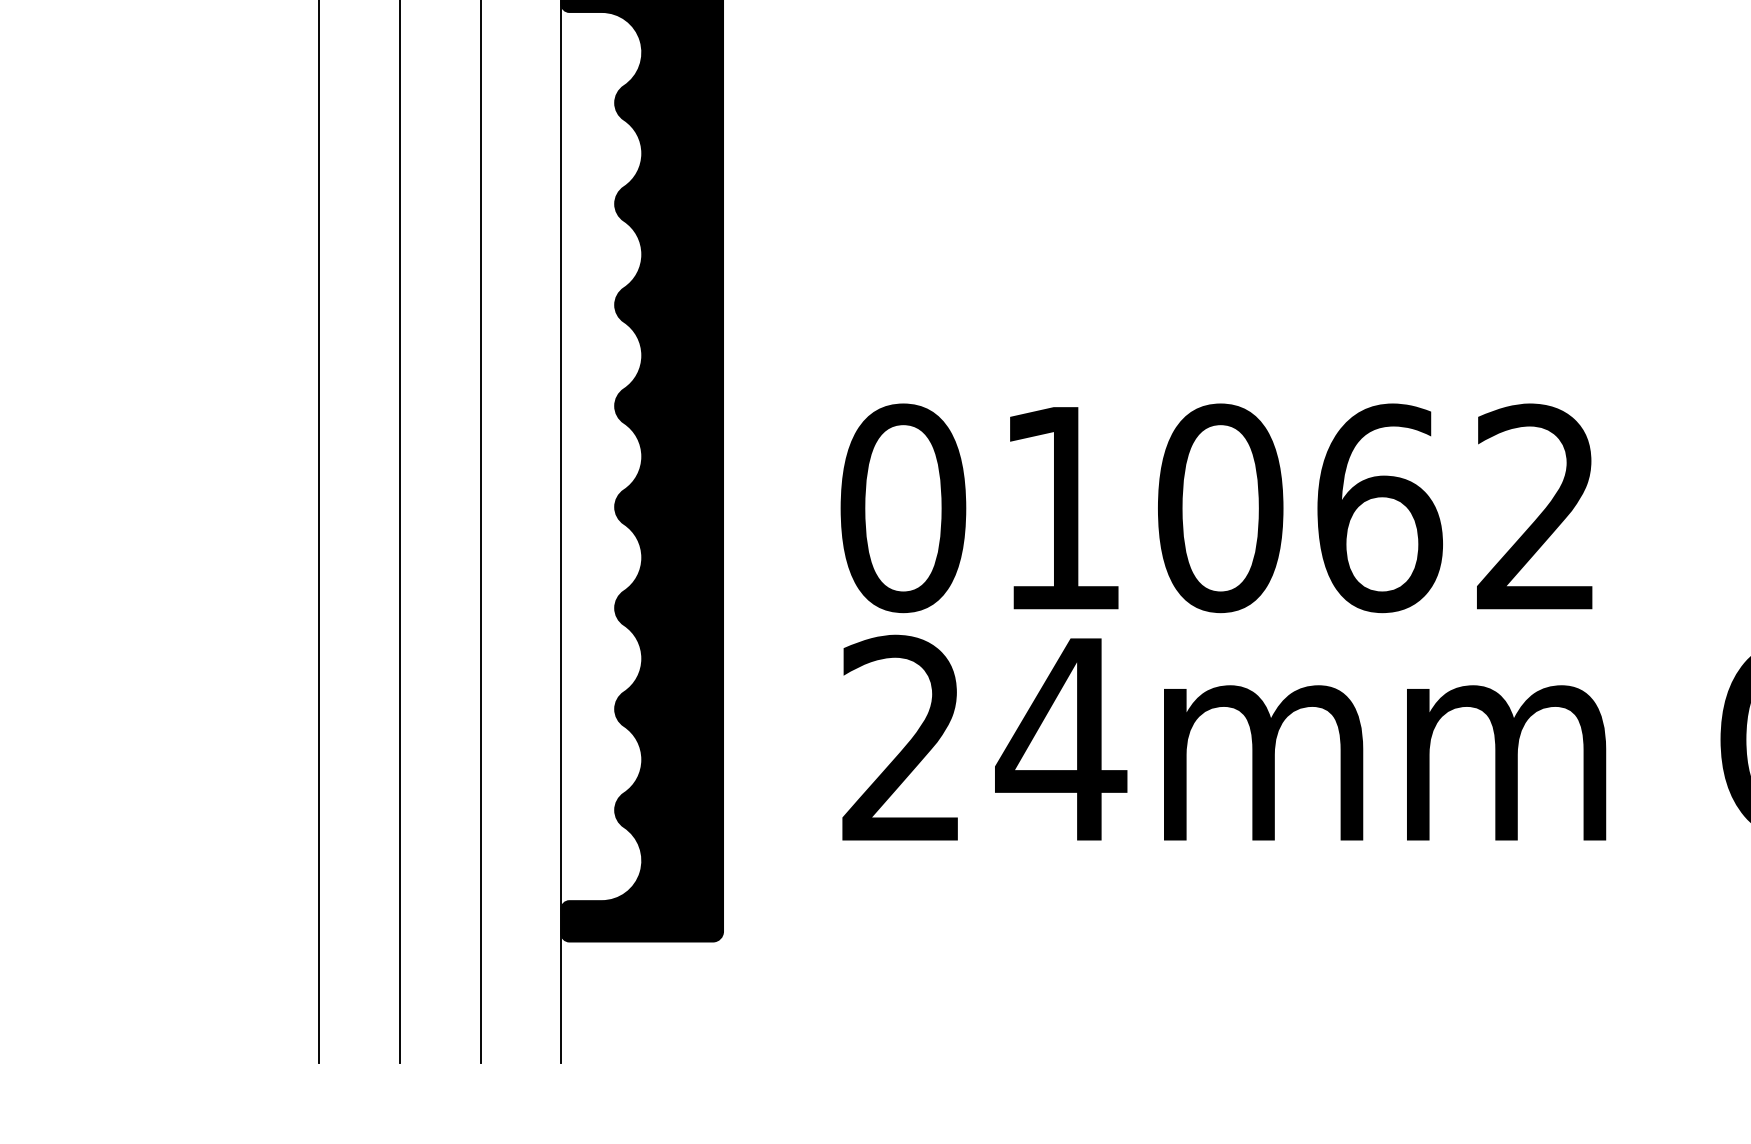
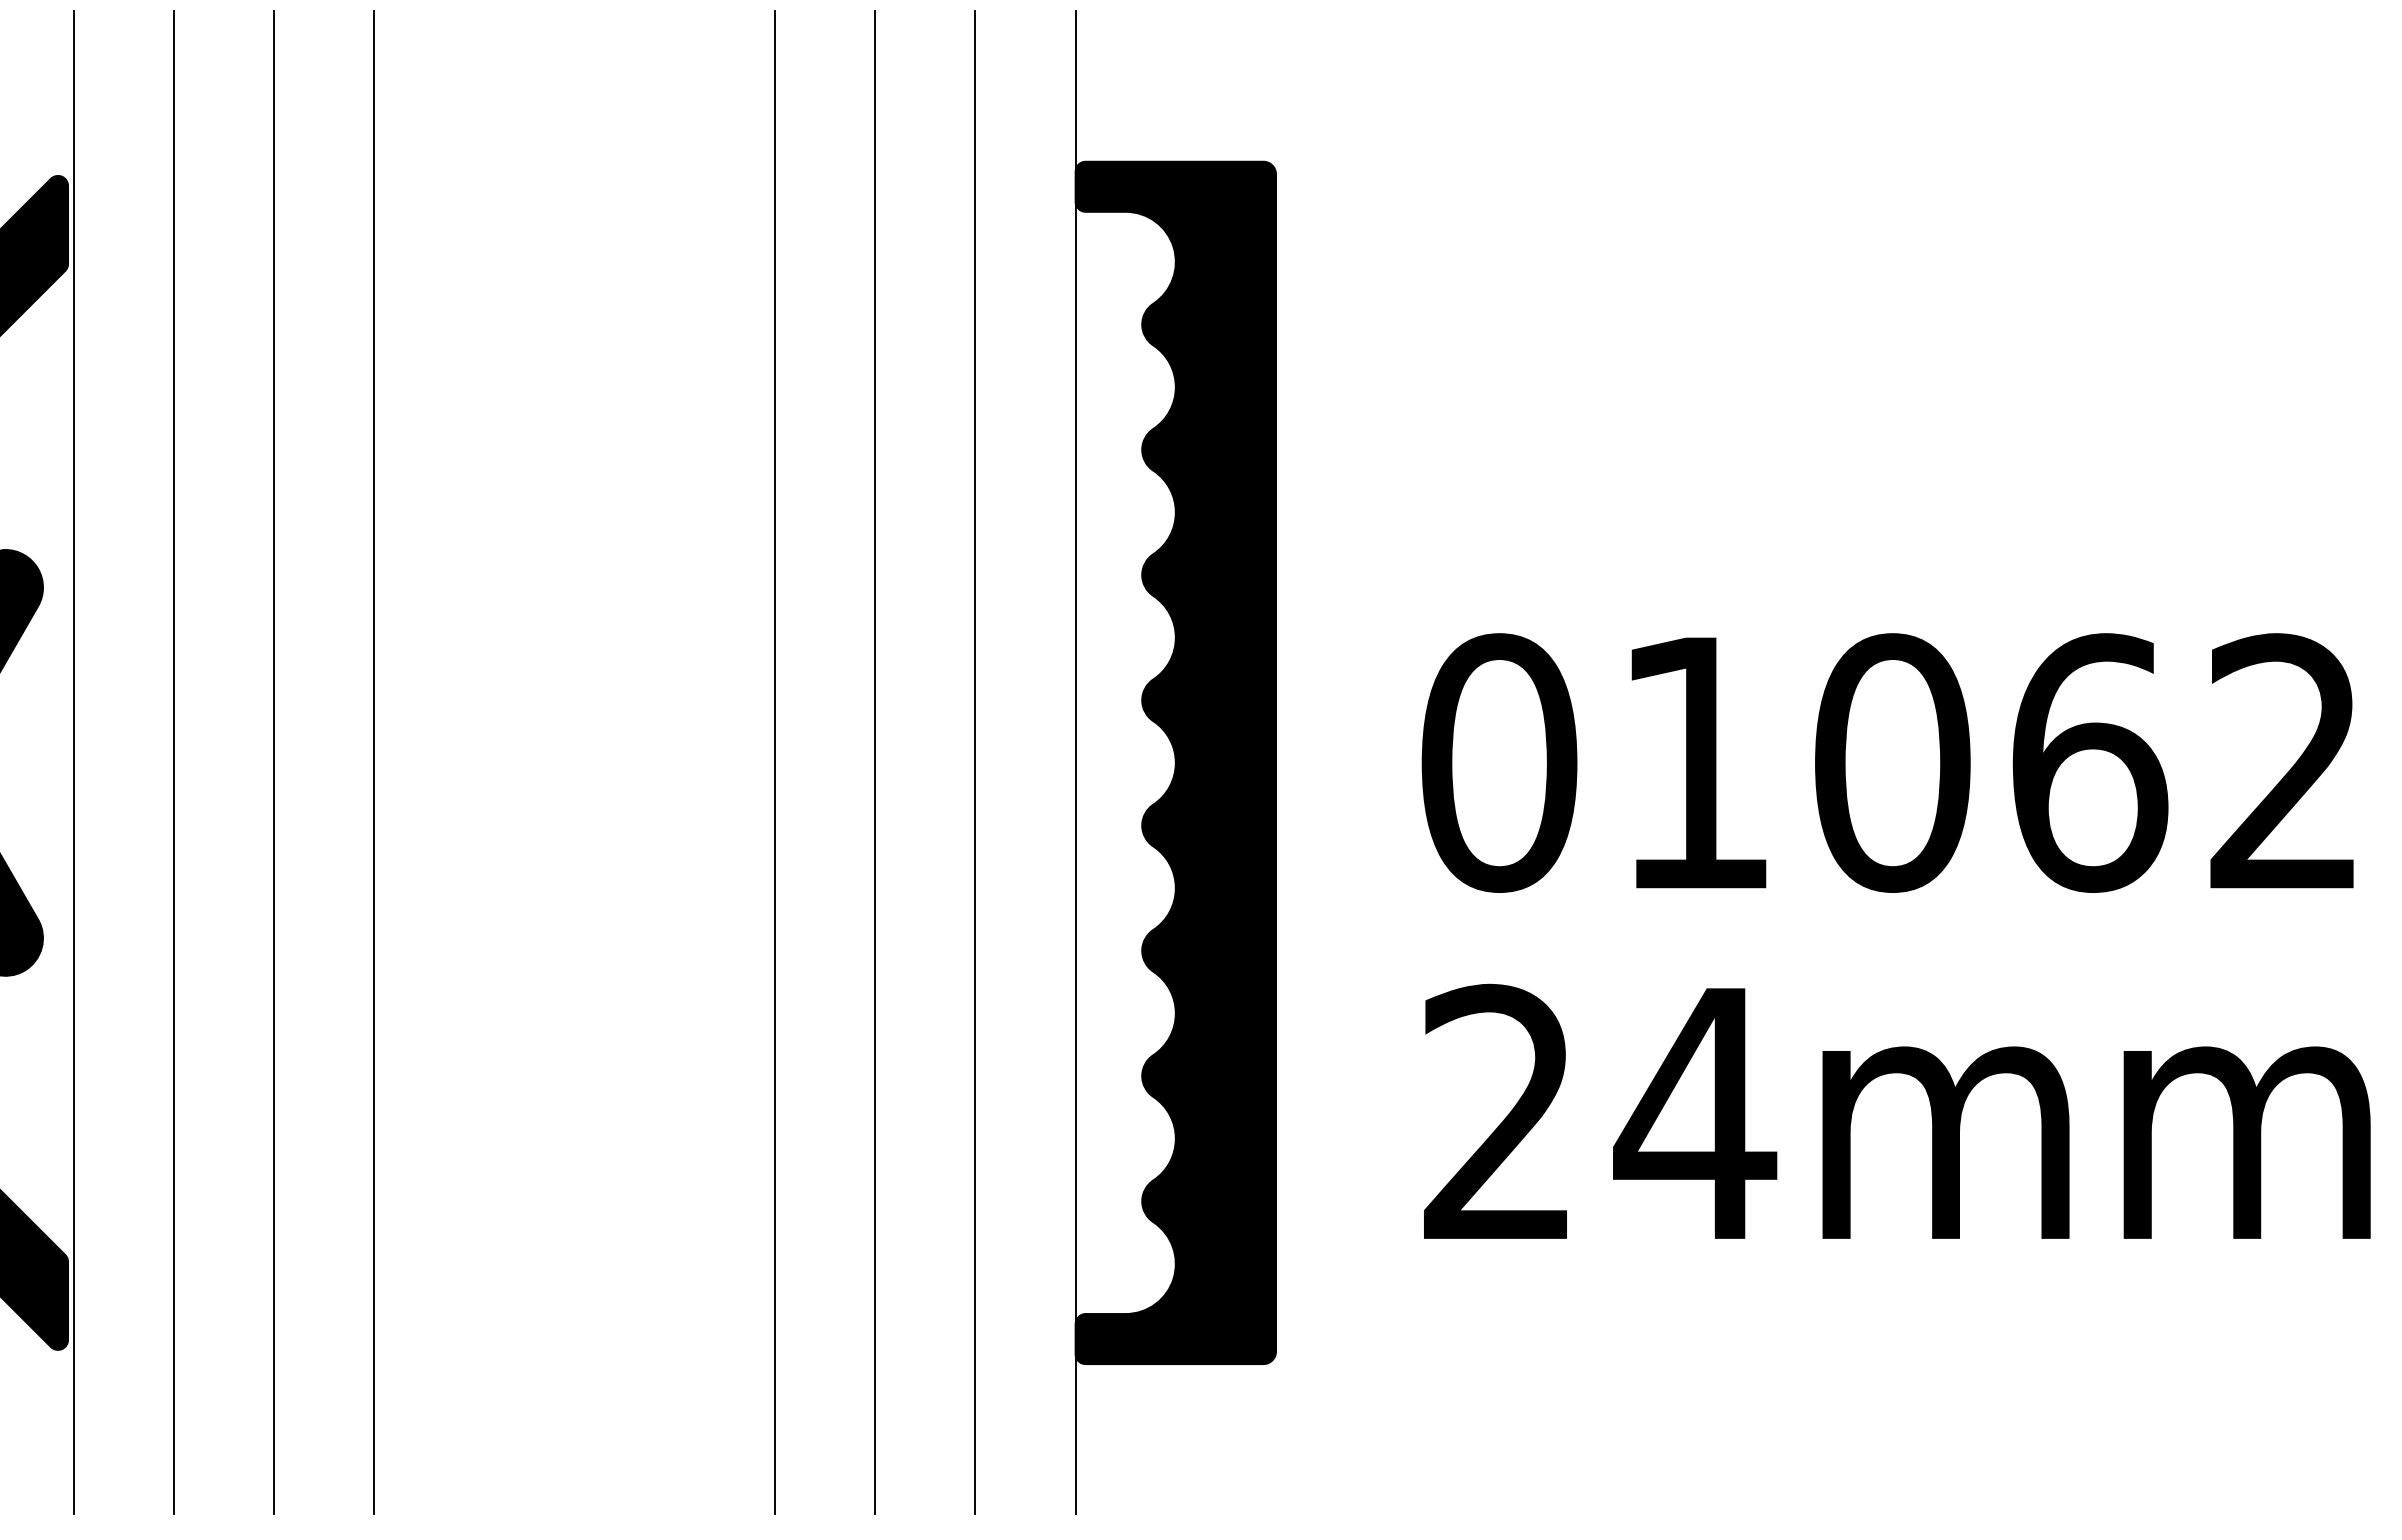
text: (1216, 507) -> (1887, 762), moved

